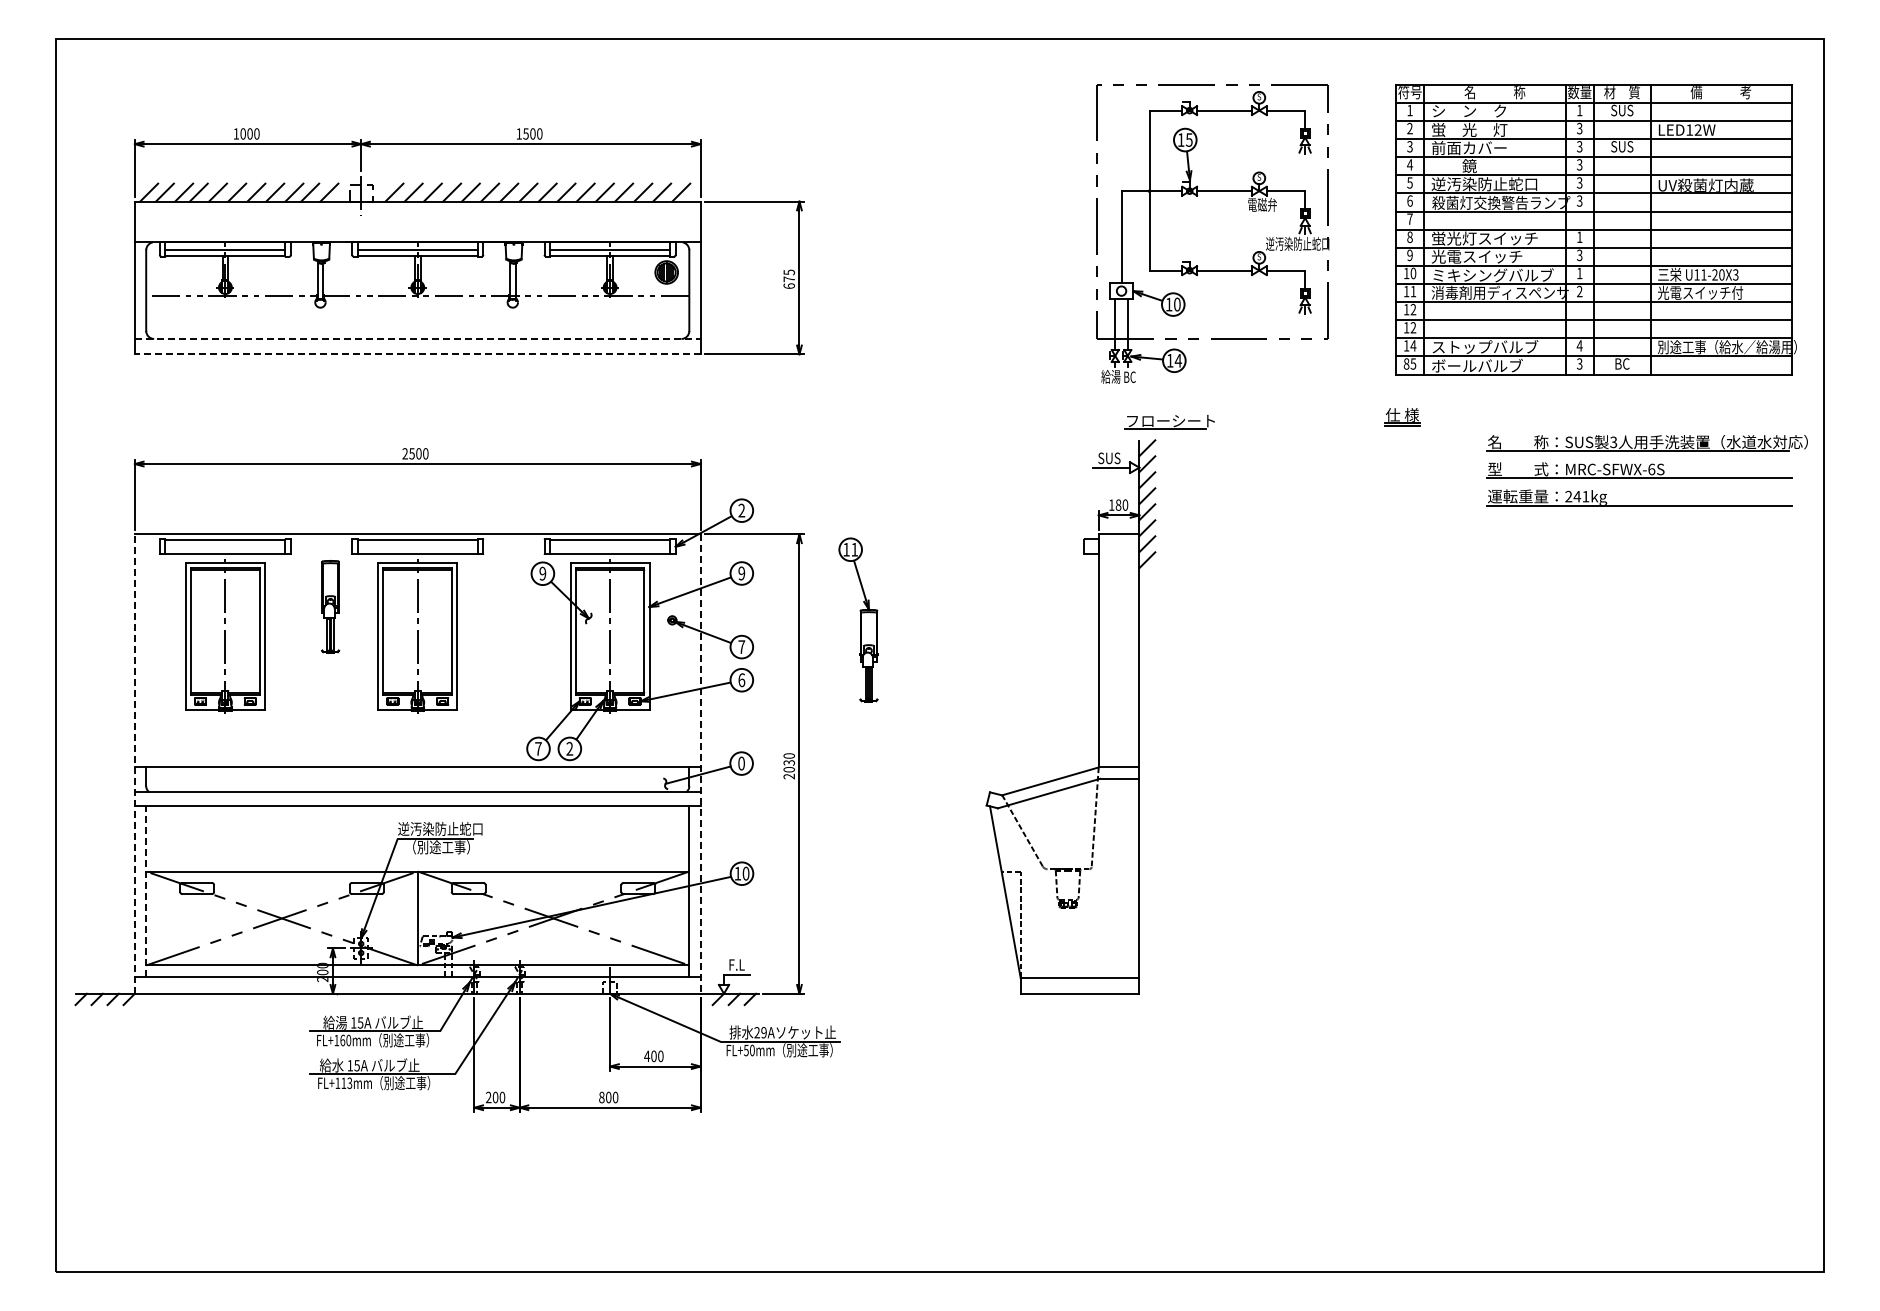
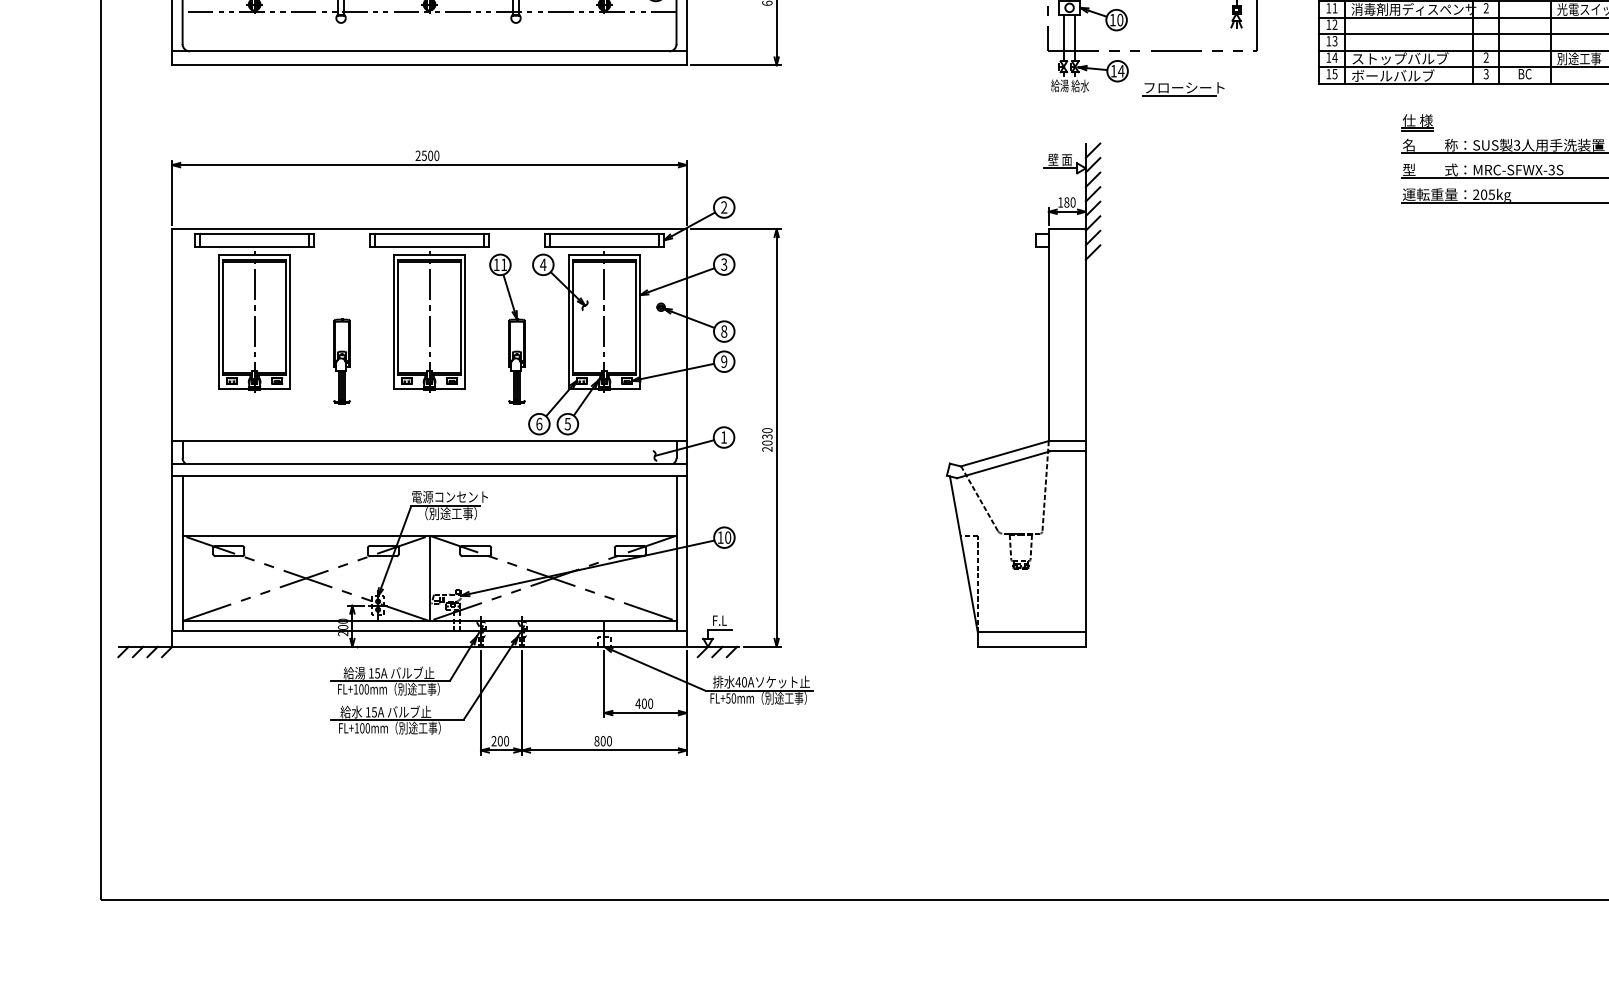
text: (1413, 328) -> (1335, 41), 12 -> 13
line: (417, 338) -> (429, 50), dashed -> solid
text: (1579, 345) -> (1486, 57), 4 -> 2
line: (417, 354) -> (429, 65), dashed -> solid
text: (1406, 363) -> (1328, 73), 85 -> 15
text: (1132, 377) -> (1079, 86), BC -> 給水
part: (1402, 417) -> (1417, 122), moved
part: (1169, 422) -> (1183, 89), moved
text: (1111, 458) -> (1060, 160), SUS -> 壁 面
text: (1651, 469) -> (1551, 170), MRC-SFWX-6S -> MRC-SFWX-3S
text: (1581, 496) -> (1487, 194), 241kg -> 205kg
text: (542, 573) -> (542, 264), 9 -> 4
text: (741, 573) -> (723, 264), 9 -> 3
part: (330, 606) -> (342, 361), moved
part: (858, 619) -> (507, 328), moved
text: (741, 647) -> (723, 331), 7 -> 8
text: (741, 680) -> (723, 361), 6 -> 9
text: (538, 748) -> (539, 423), 7 -> 6
text: (569, 748) -> (567, 423), 2 -> 5
text: (741, 763) -> (723, 437), 0 -> 1
line: (134, 764) -> (171, 438), dashed -> solid
line: (700, 764) -> (686, 438), dashed -> solid
text: (440, 828) -> (450, 496), 逆汚染防止蛇口 -> 電源コンセント
line: (146, 891) -> (182, 553), dashed -> solid
text: (760, 1032) -> (741, 682), 29A -> 40A
text: (342, 1040) -> (361, 689), FL+160mm -> FL+100mm
text: (346, 1083) -> (364, 728), FL+113mm -> FL+100mm

